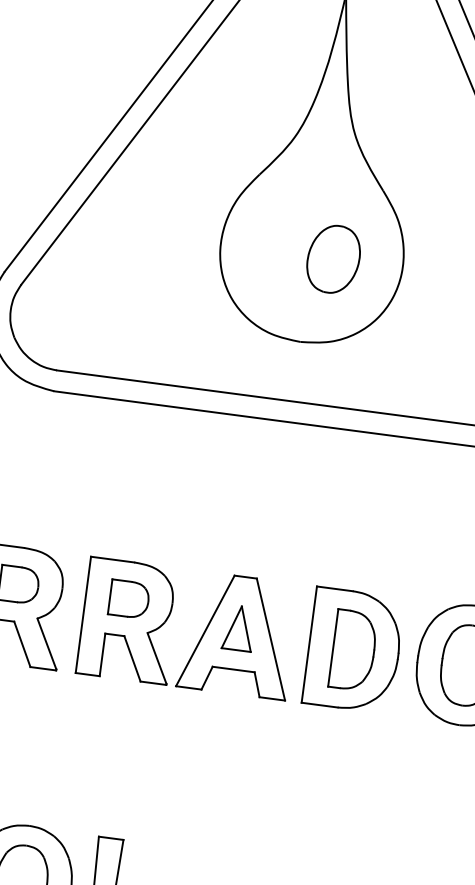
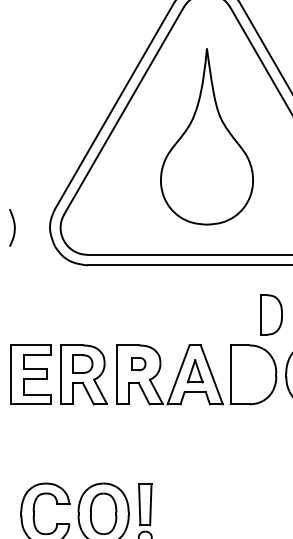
part: (332, 259) -> (217, 181), removed
part: (129, 598) -> (138, 363), size x0.7
part: (353, 649) -> (271, 314), moved

